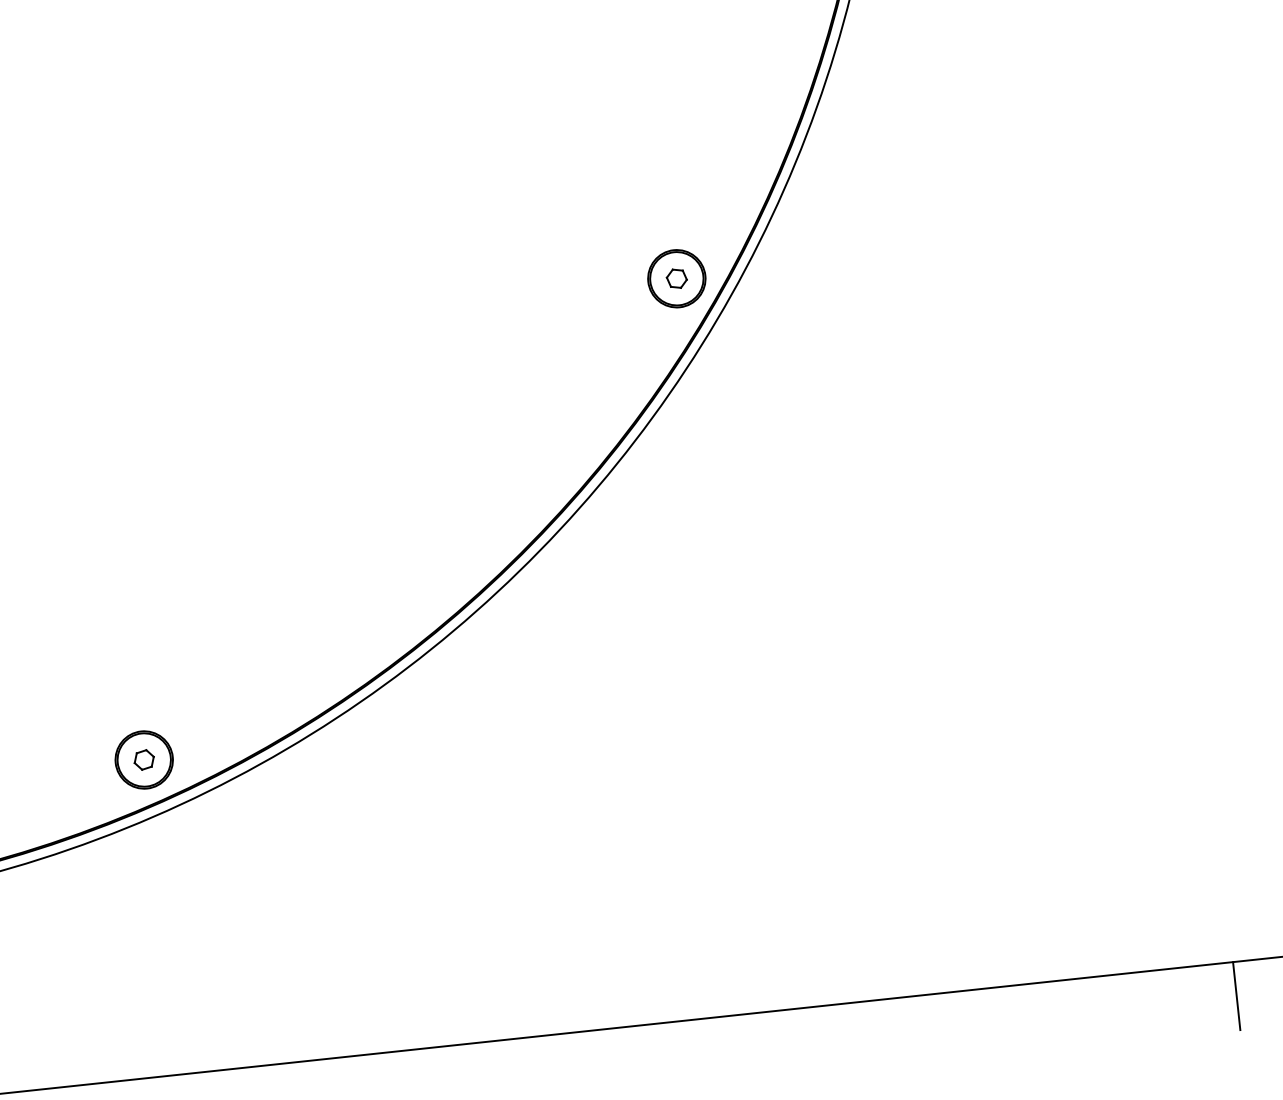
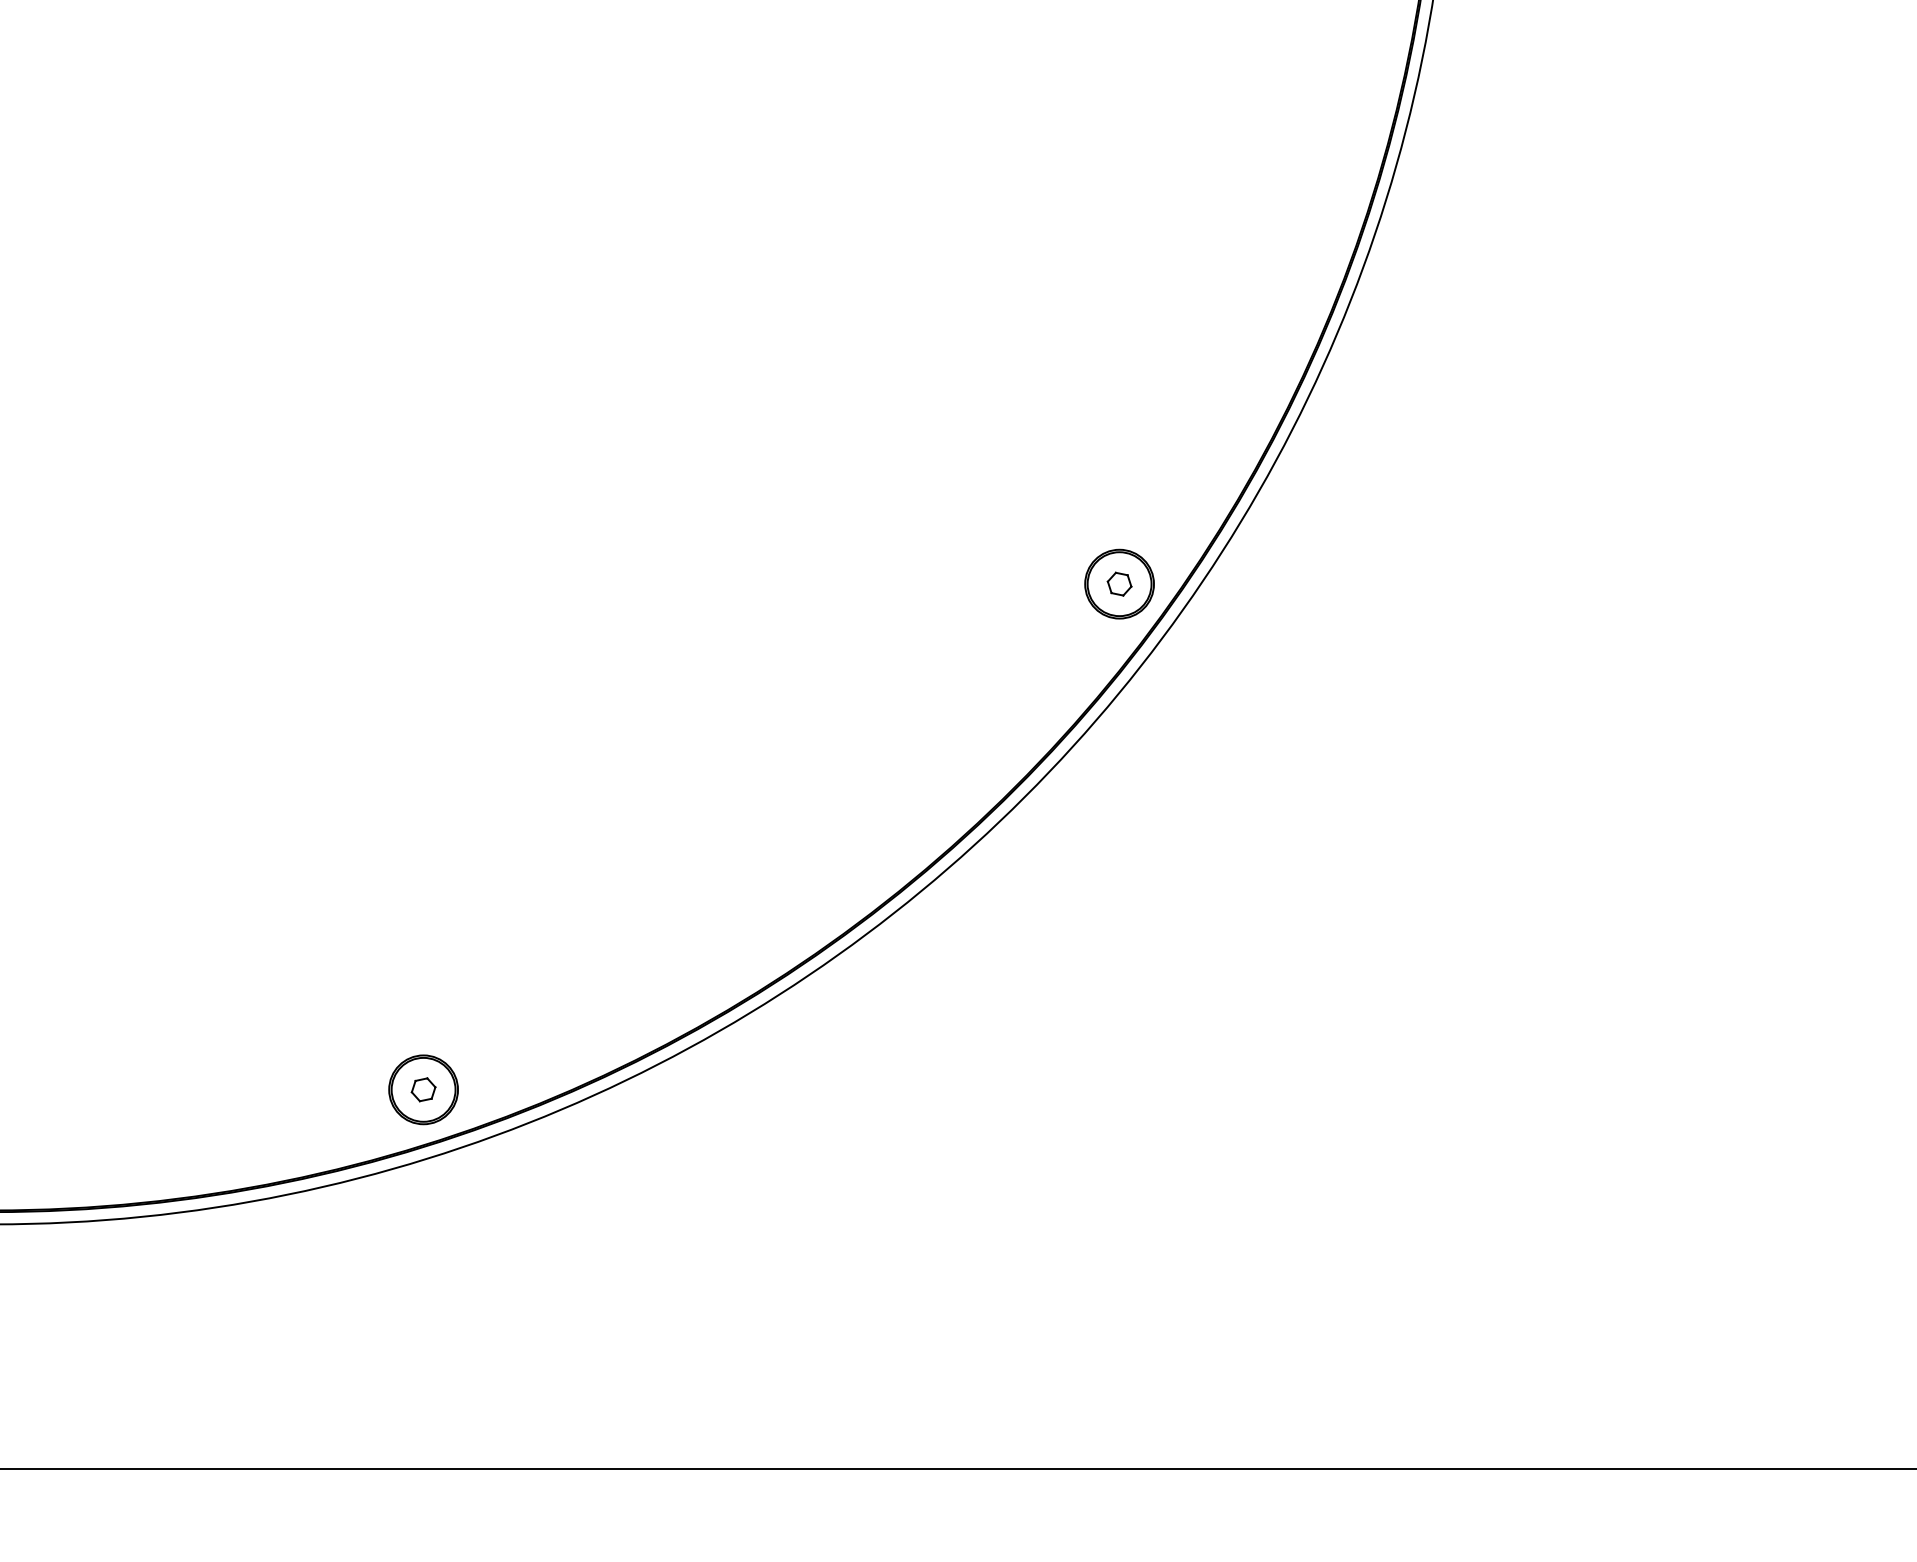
line: (1236, 996) -> (1695, 1510), removed

